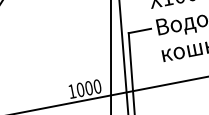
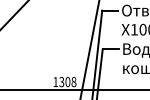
text: (88, 87) -> (67, 81), 1000 -> 1308

